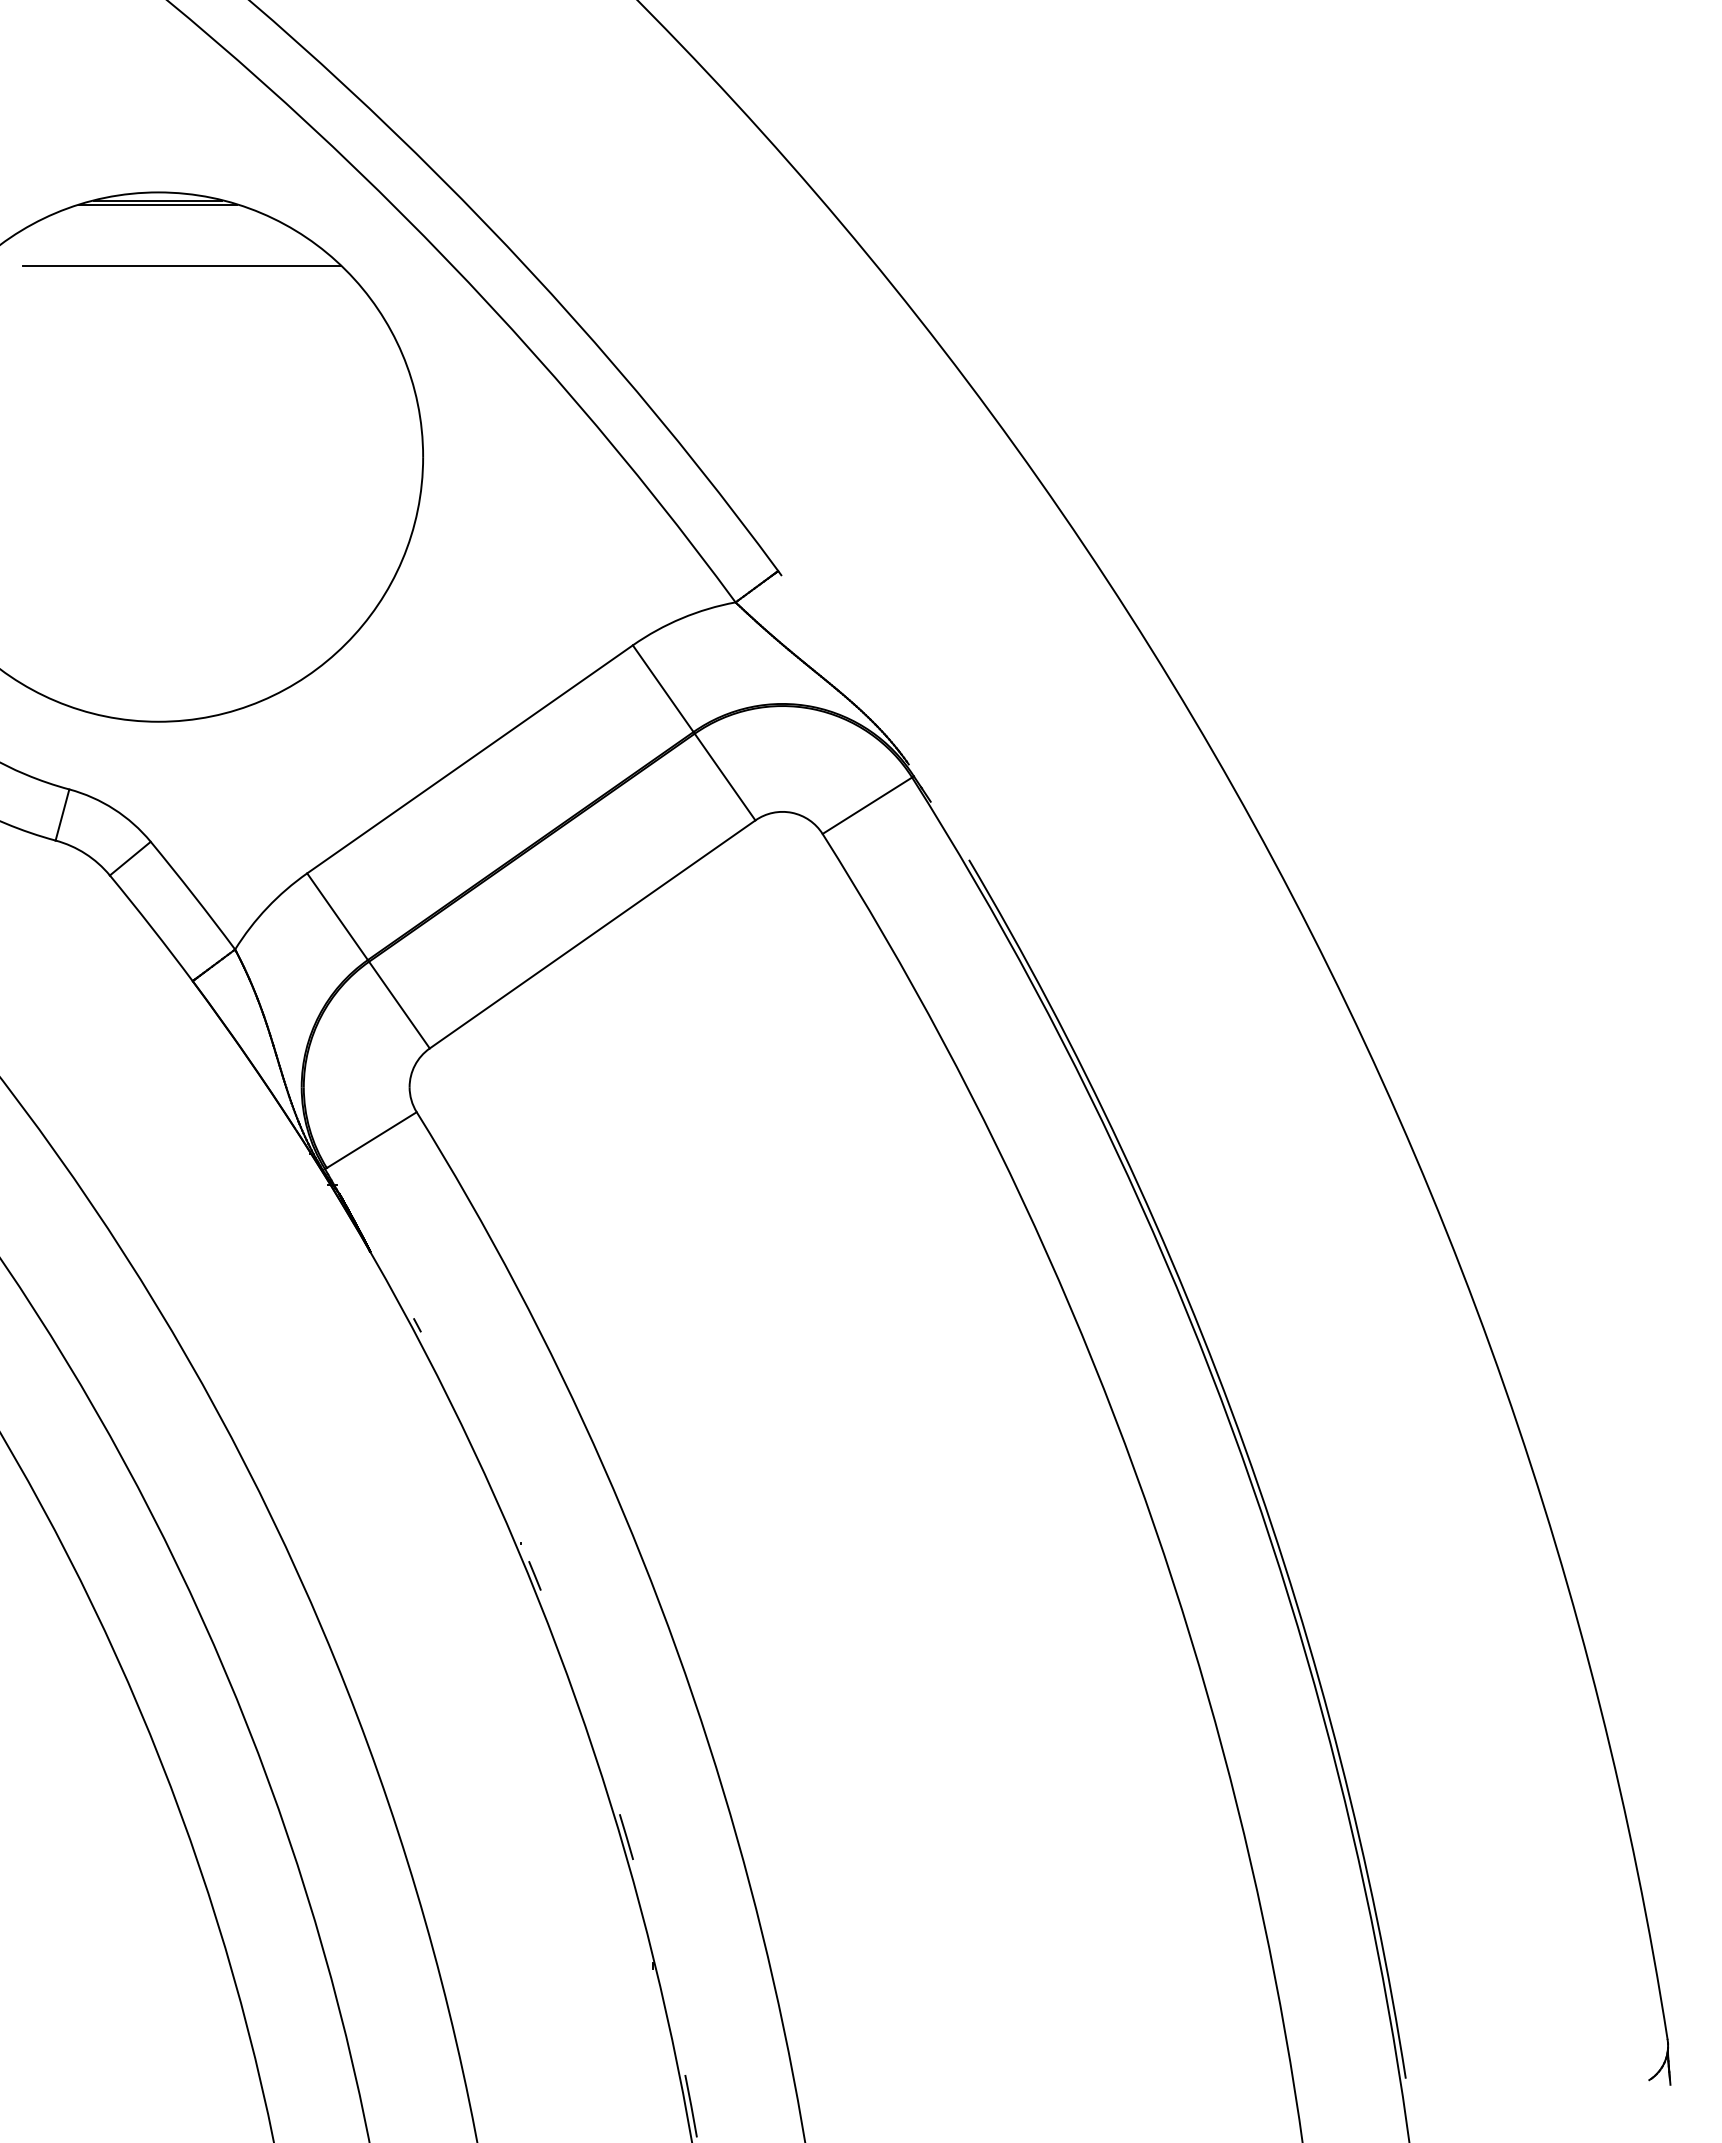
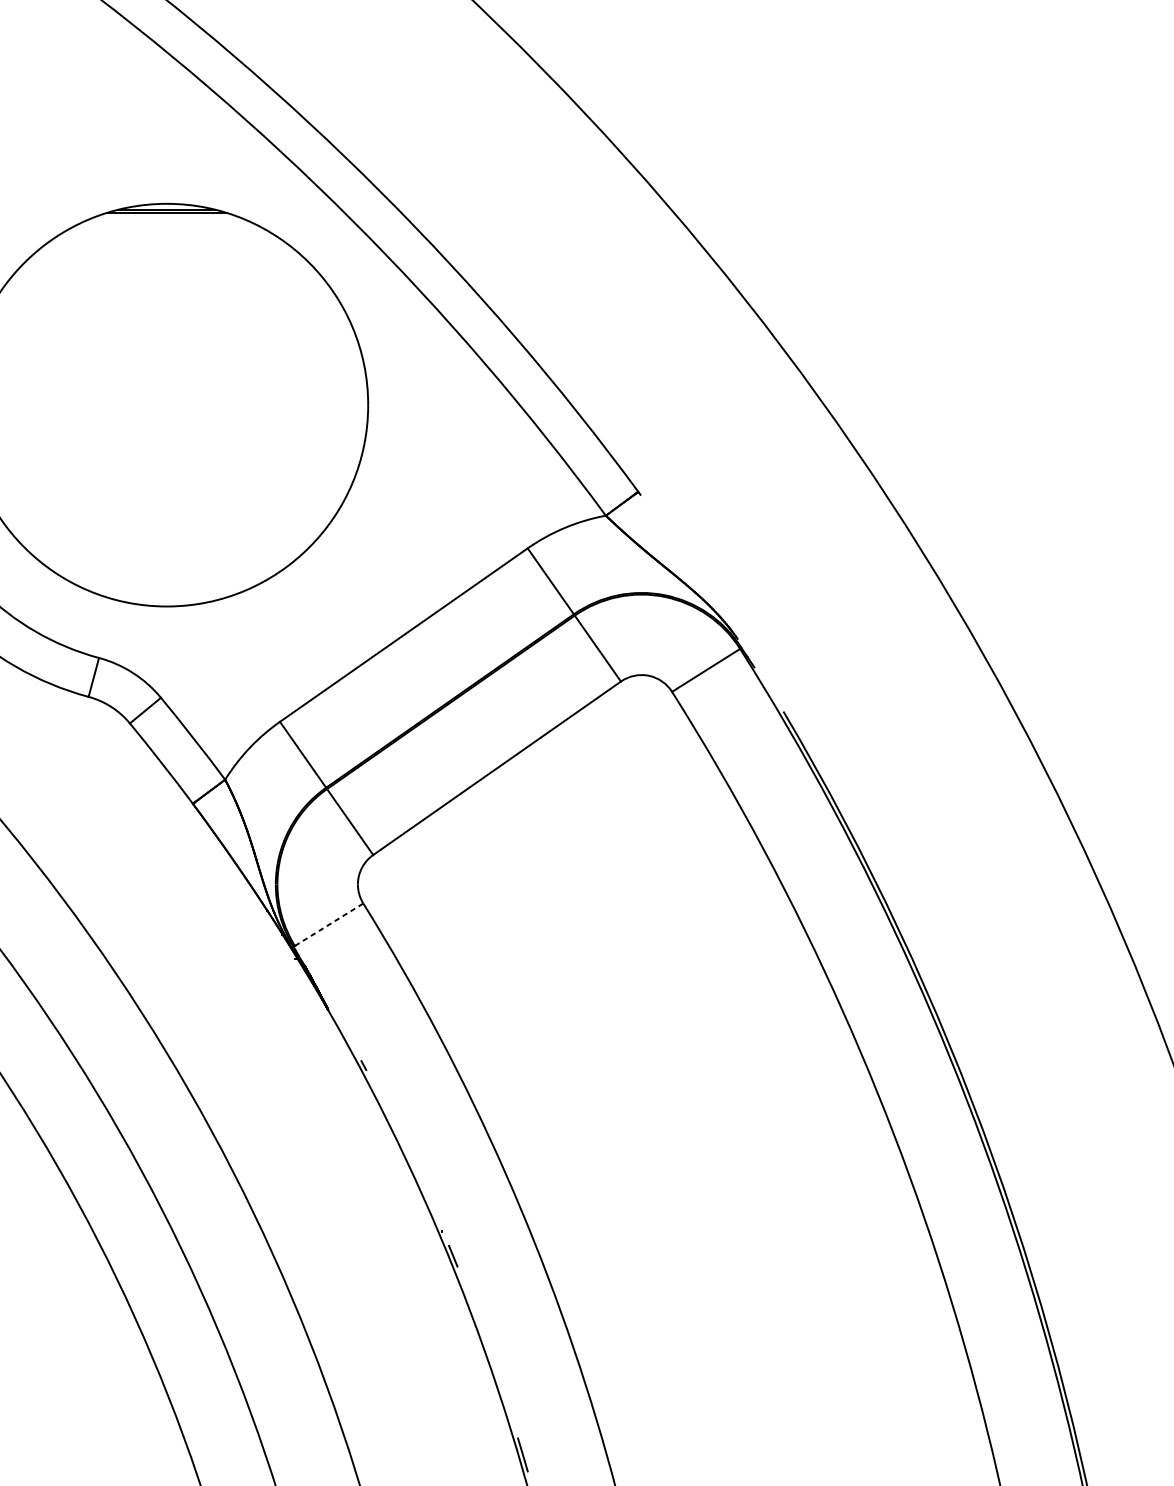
line: (181, 265) -> (184, 259), removed
line: (371, 1140) -> (328, 925), solid -> dashed

